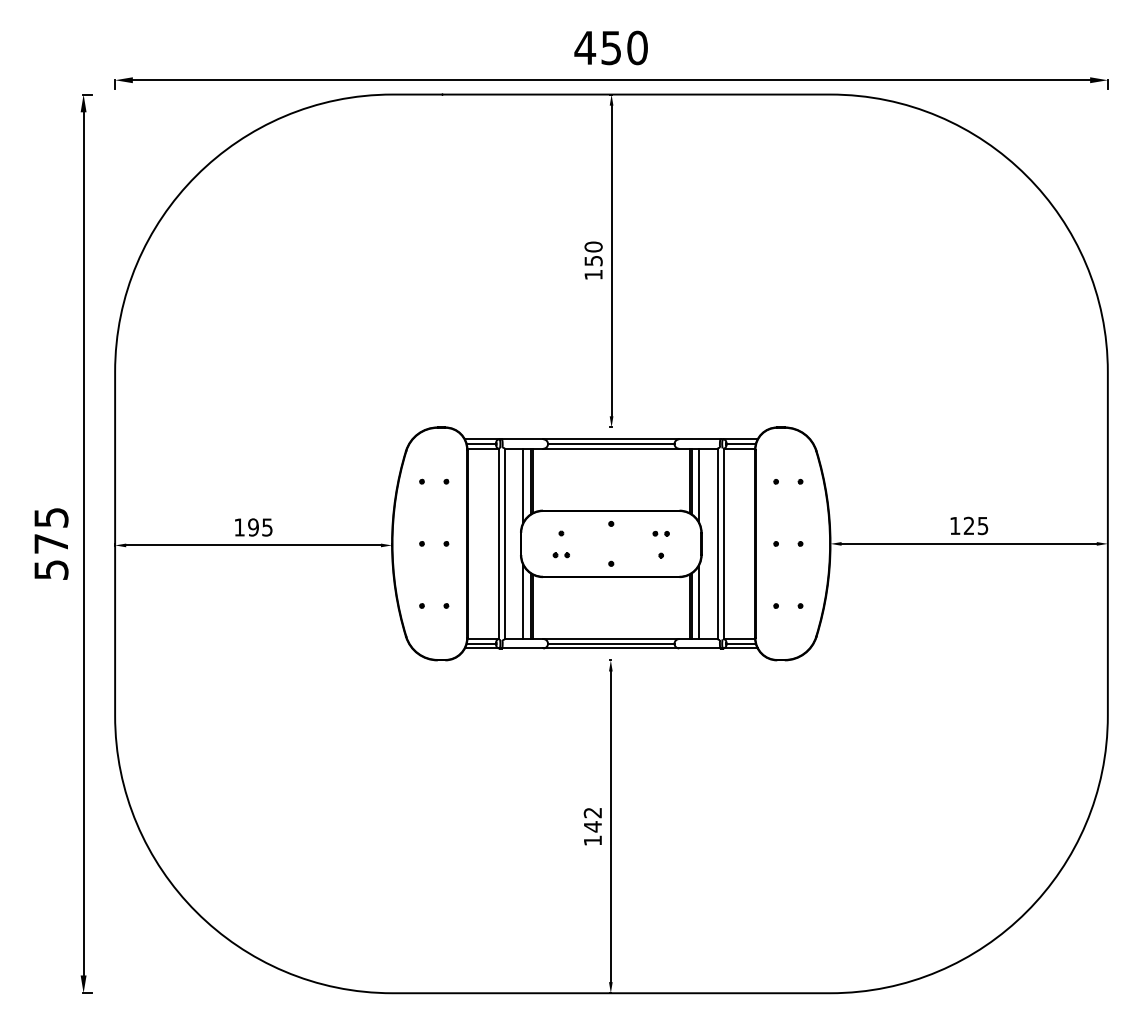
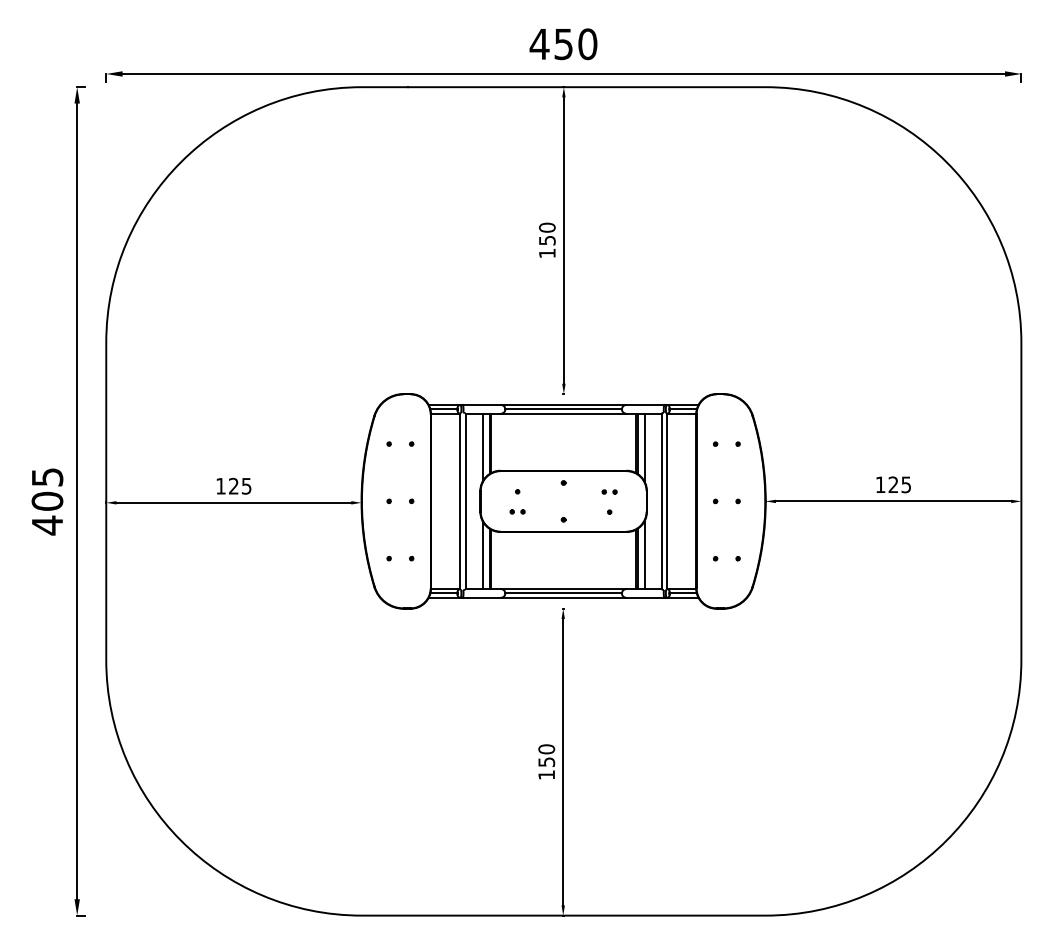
text: (253, 527) -> (233, 486), 195 -> 125
text: (51, 557) -> (47, 513), 575 -> 405
text: (592, 819) -> (546, 755), 142 -> 150

